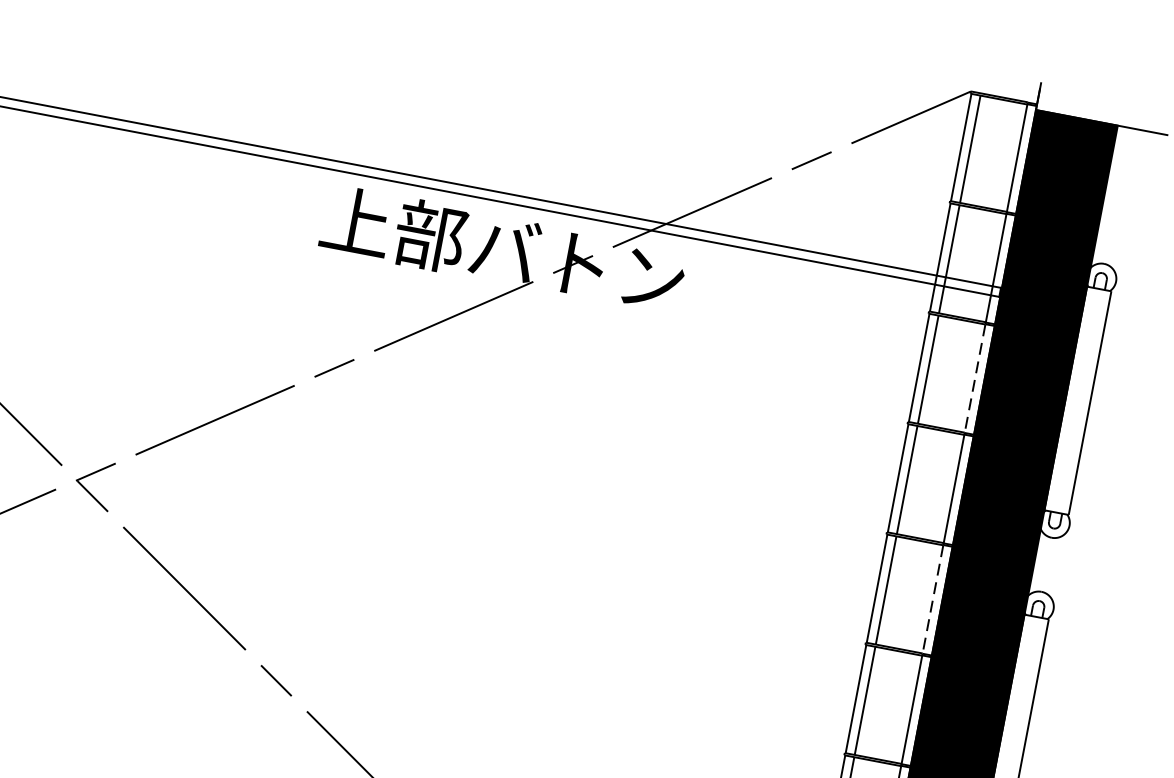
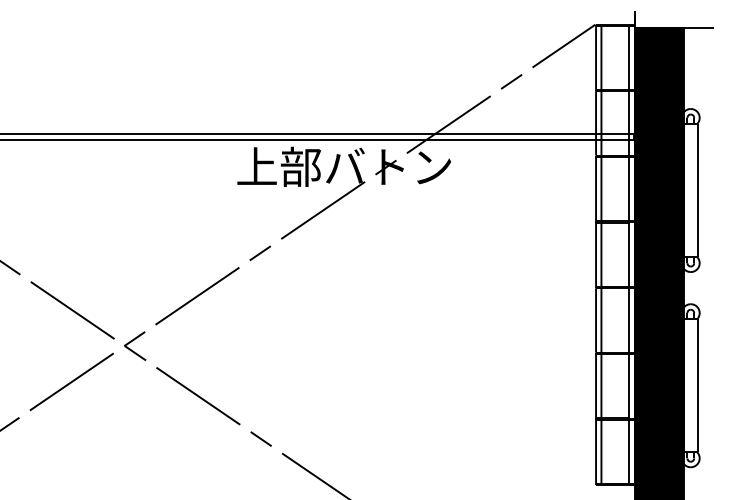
line: (975, 379) -> (629, 189), dashed -> solid
line: (933, 599) -> (629, 320), dashed -> solid

